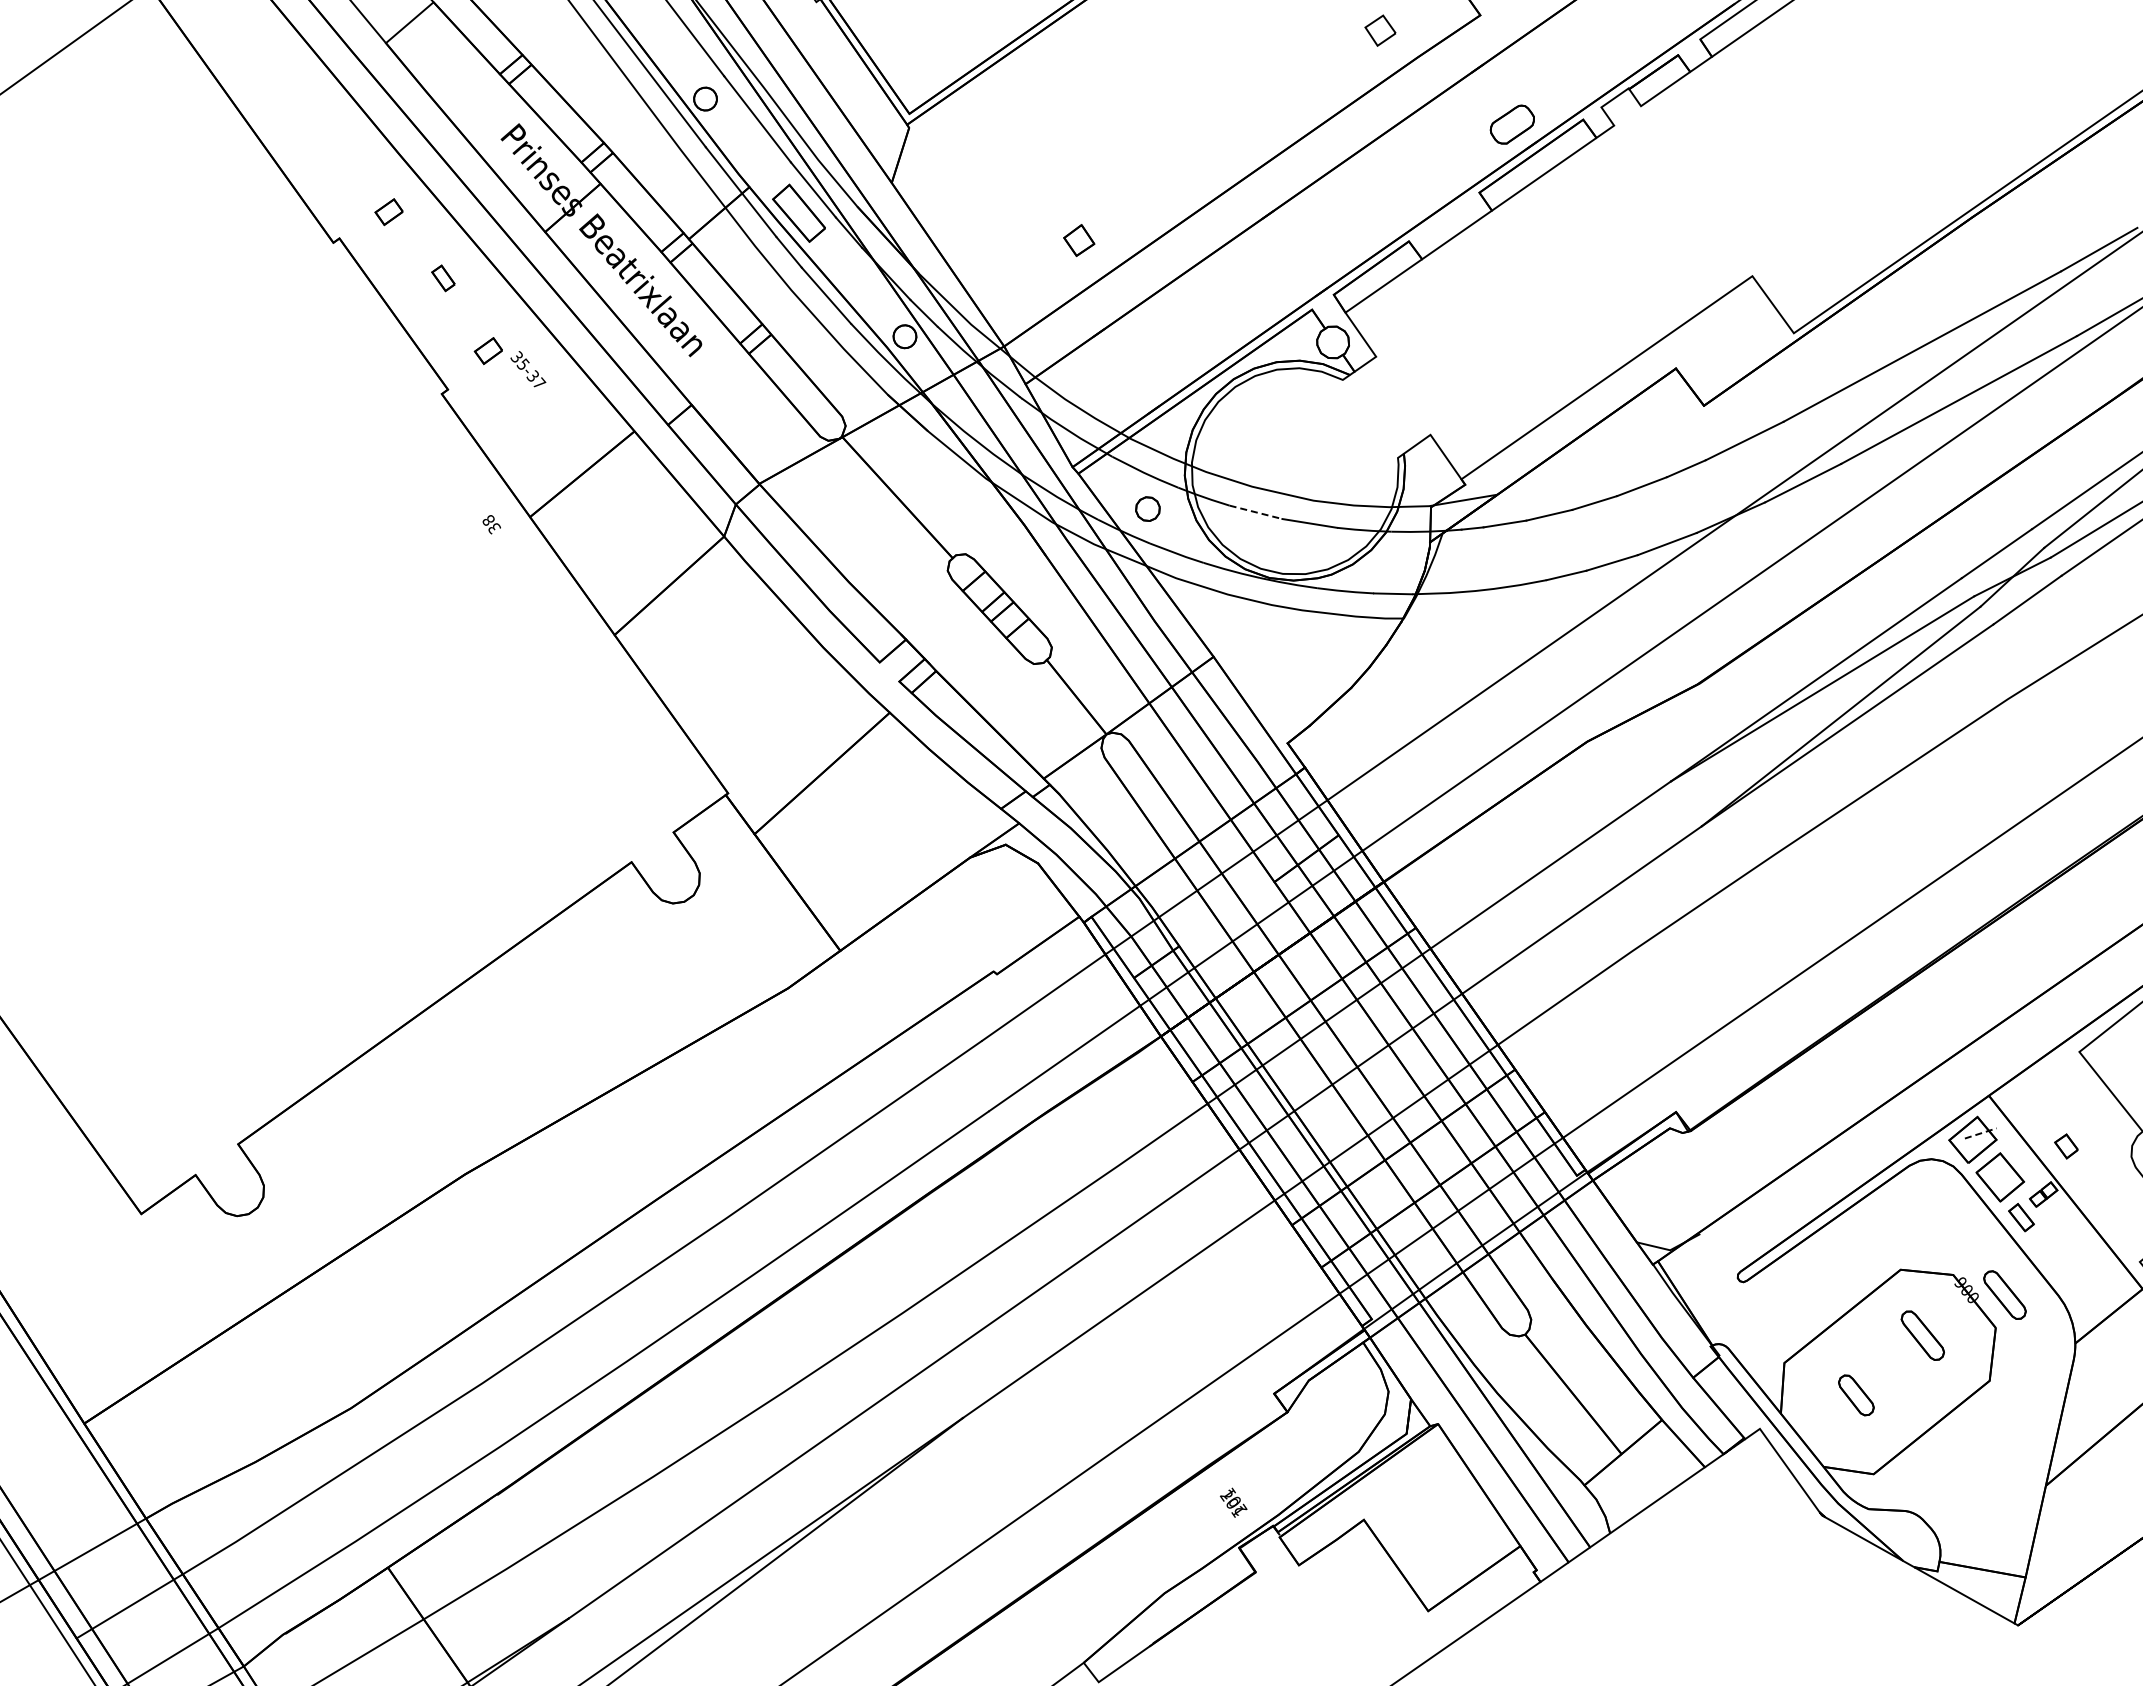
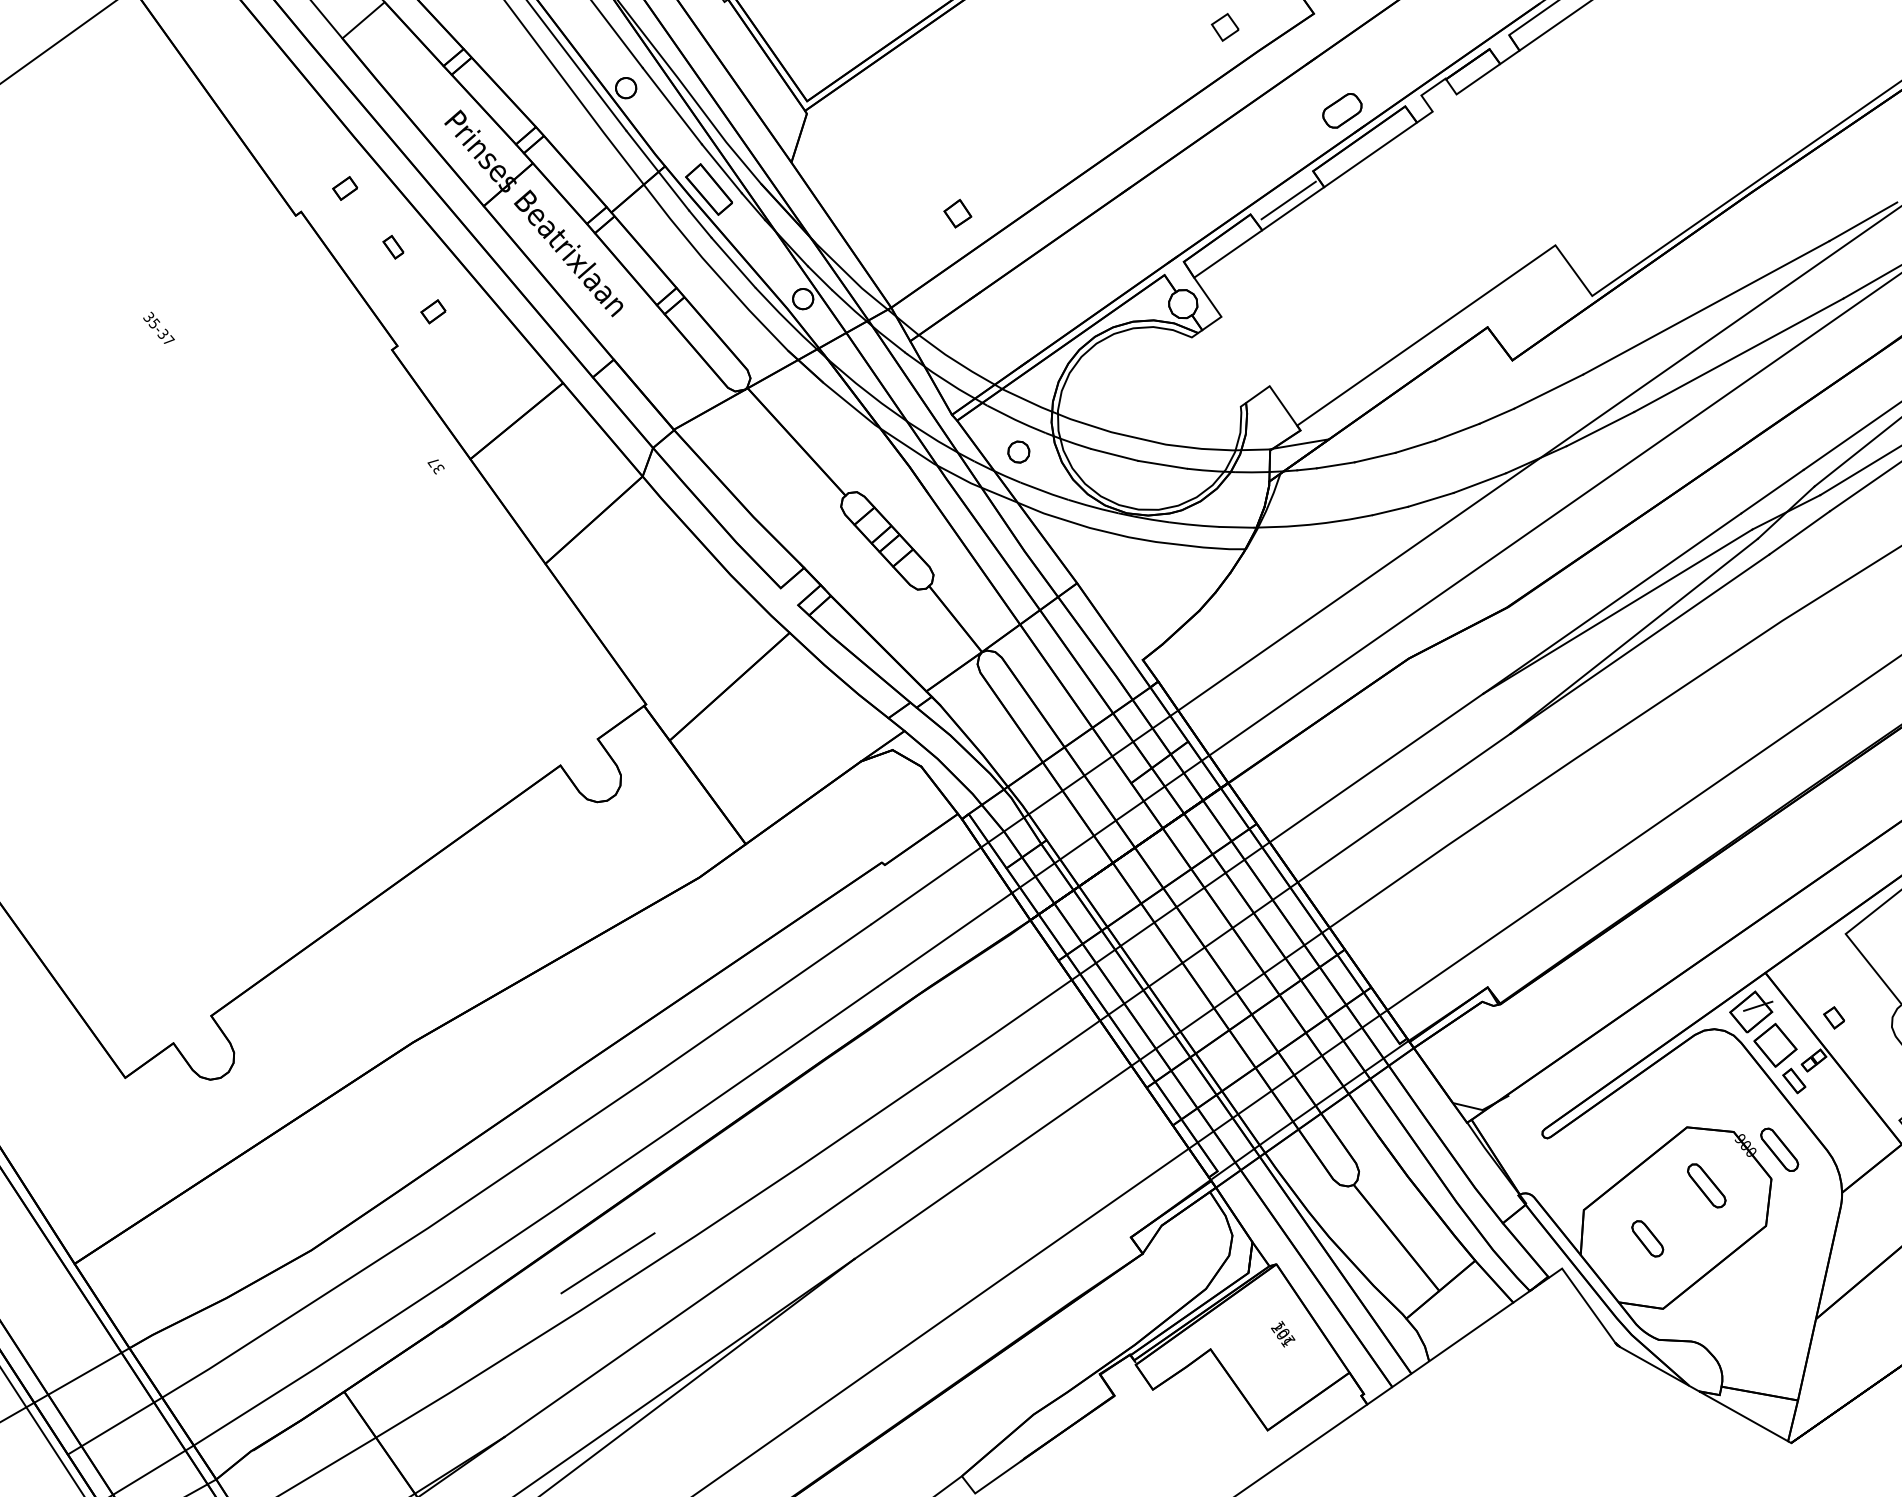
line: (1451, 225) -> (1288, 200), added
text: (528, 369) -> (159, 328), moved
line: (1256, 512) -> (1115, 455), dashed -> solid
text: (487, 520) -> (432, 462), 38 -> 37
line: (1980, 1133) -> (1757, 1006), dashed -> solid
line: (684, 1422) -> (607, 1262), added
text: (1233, 1502) -> (1282, 1333), moved

